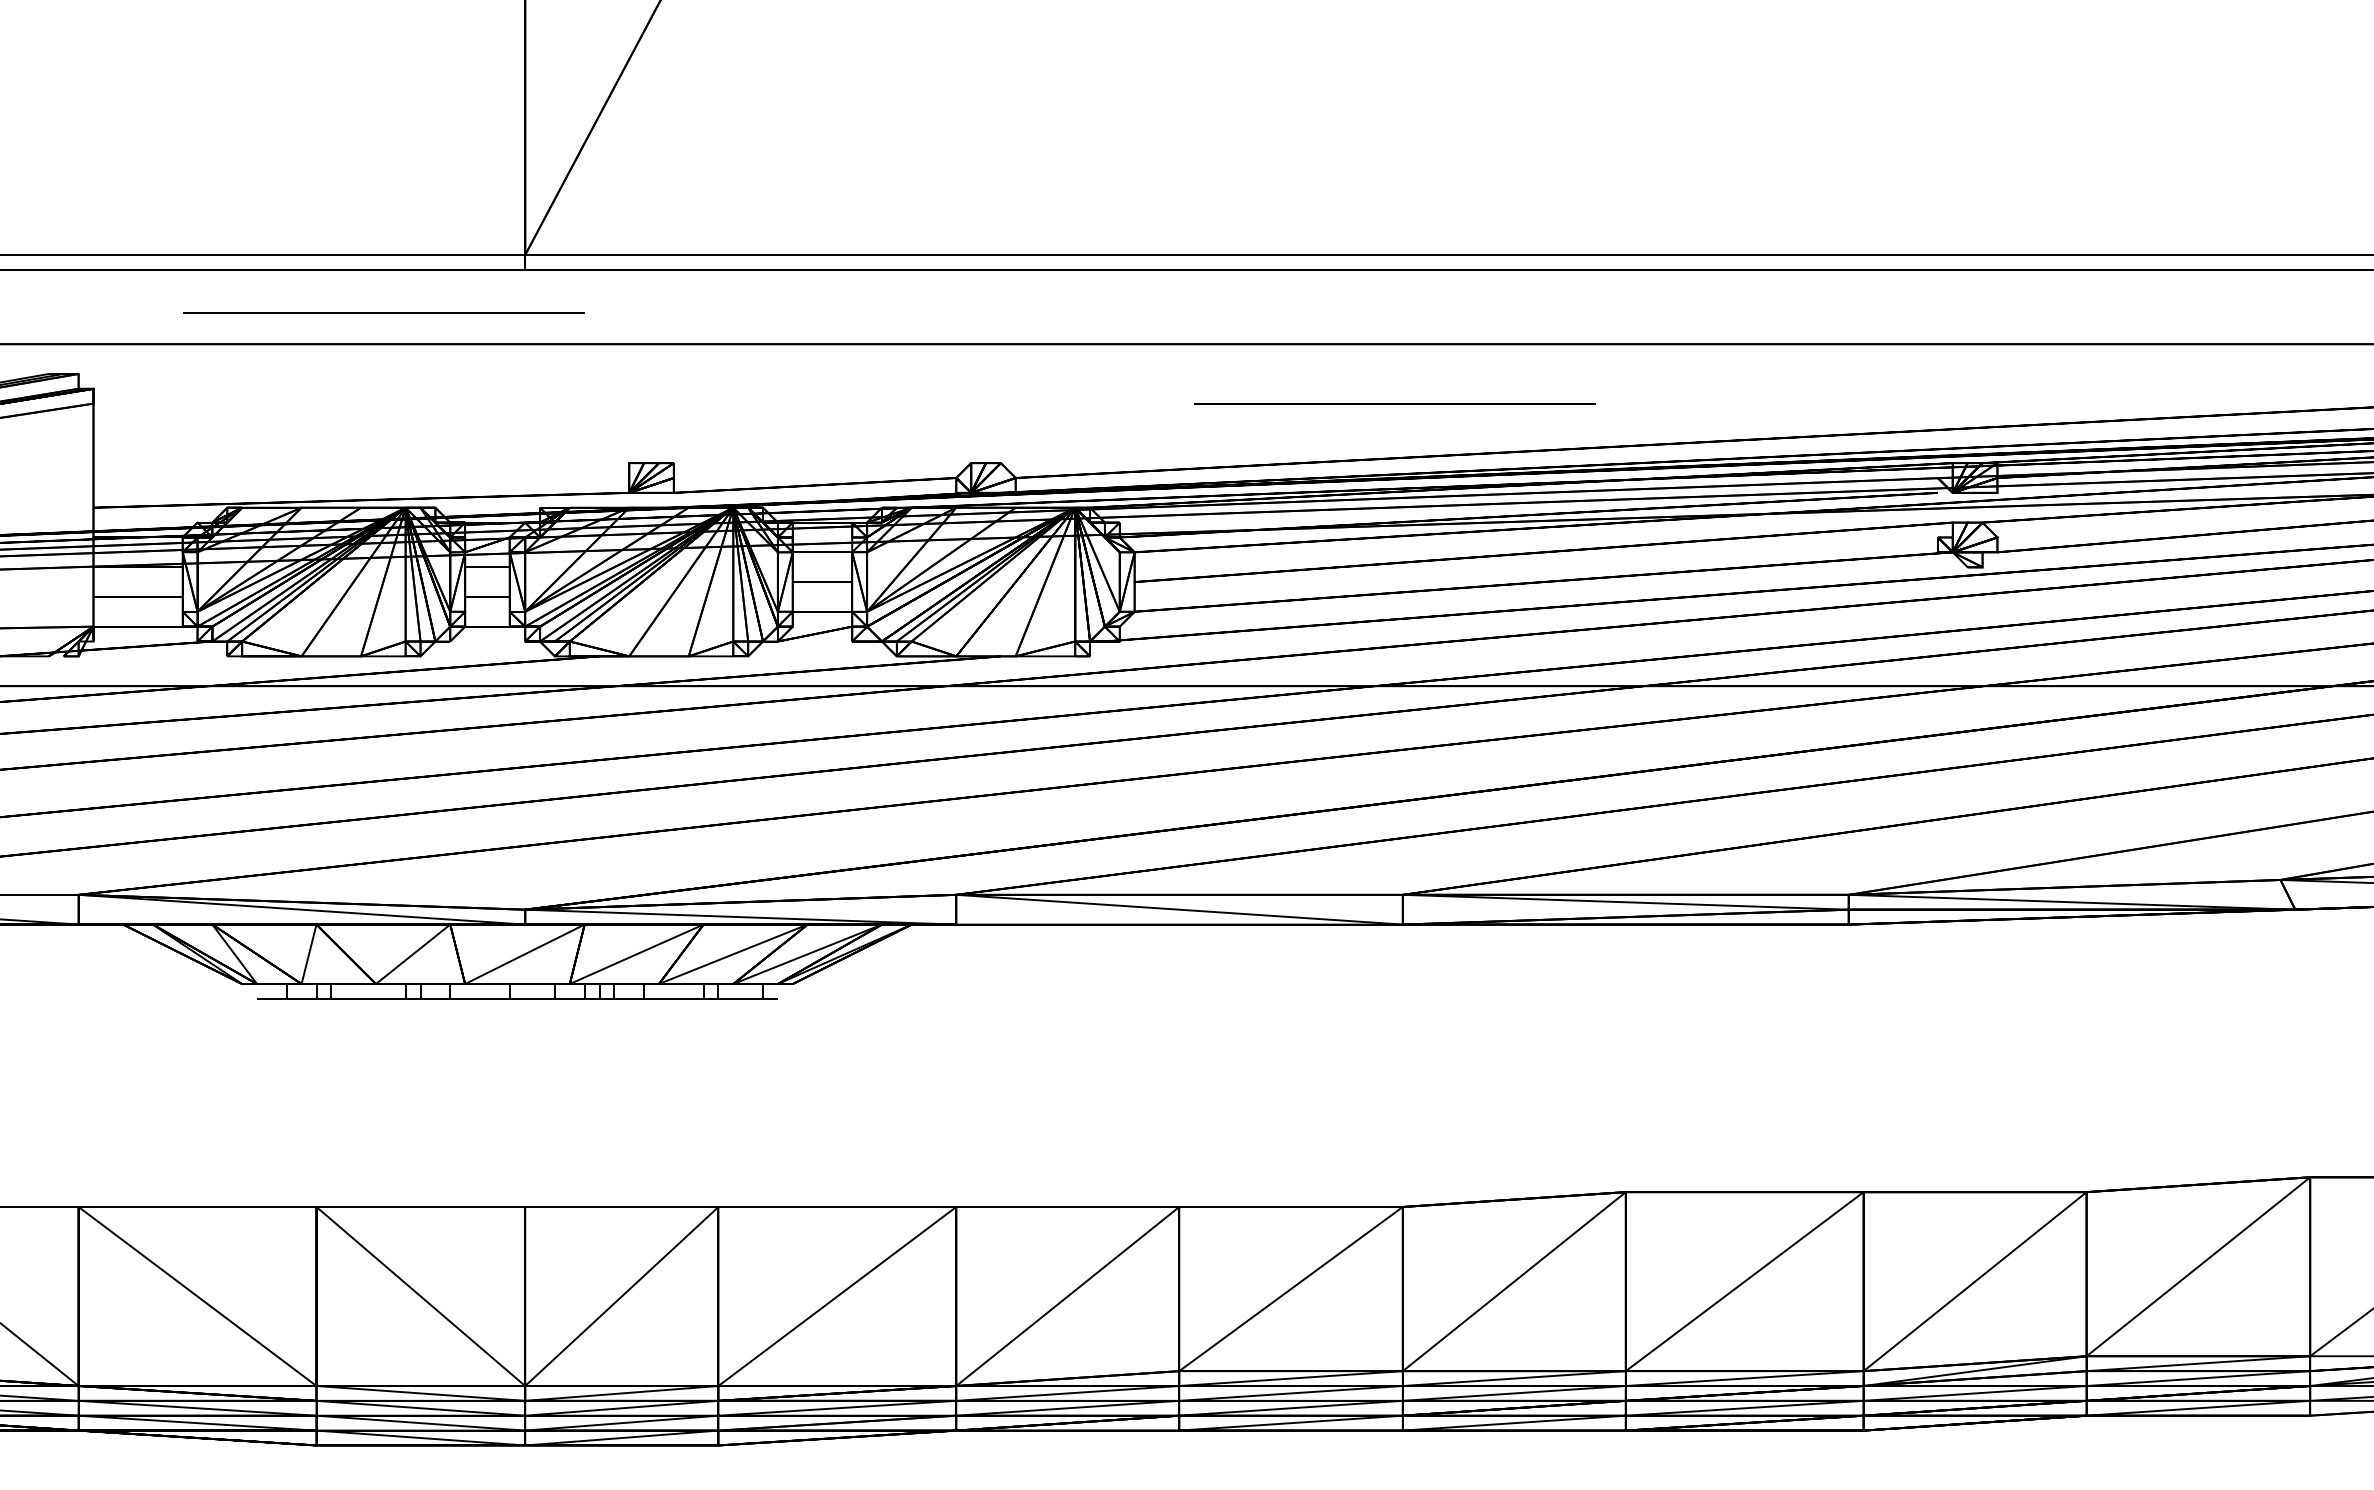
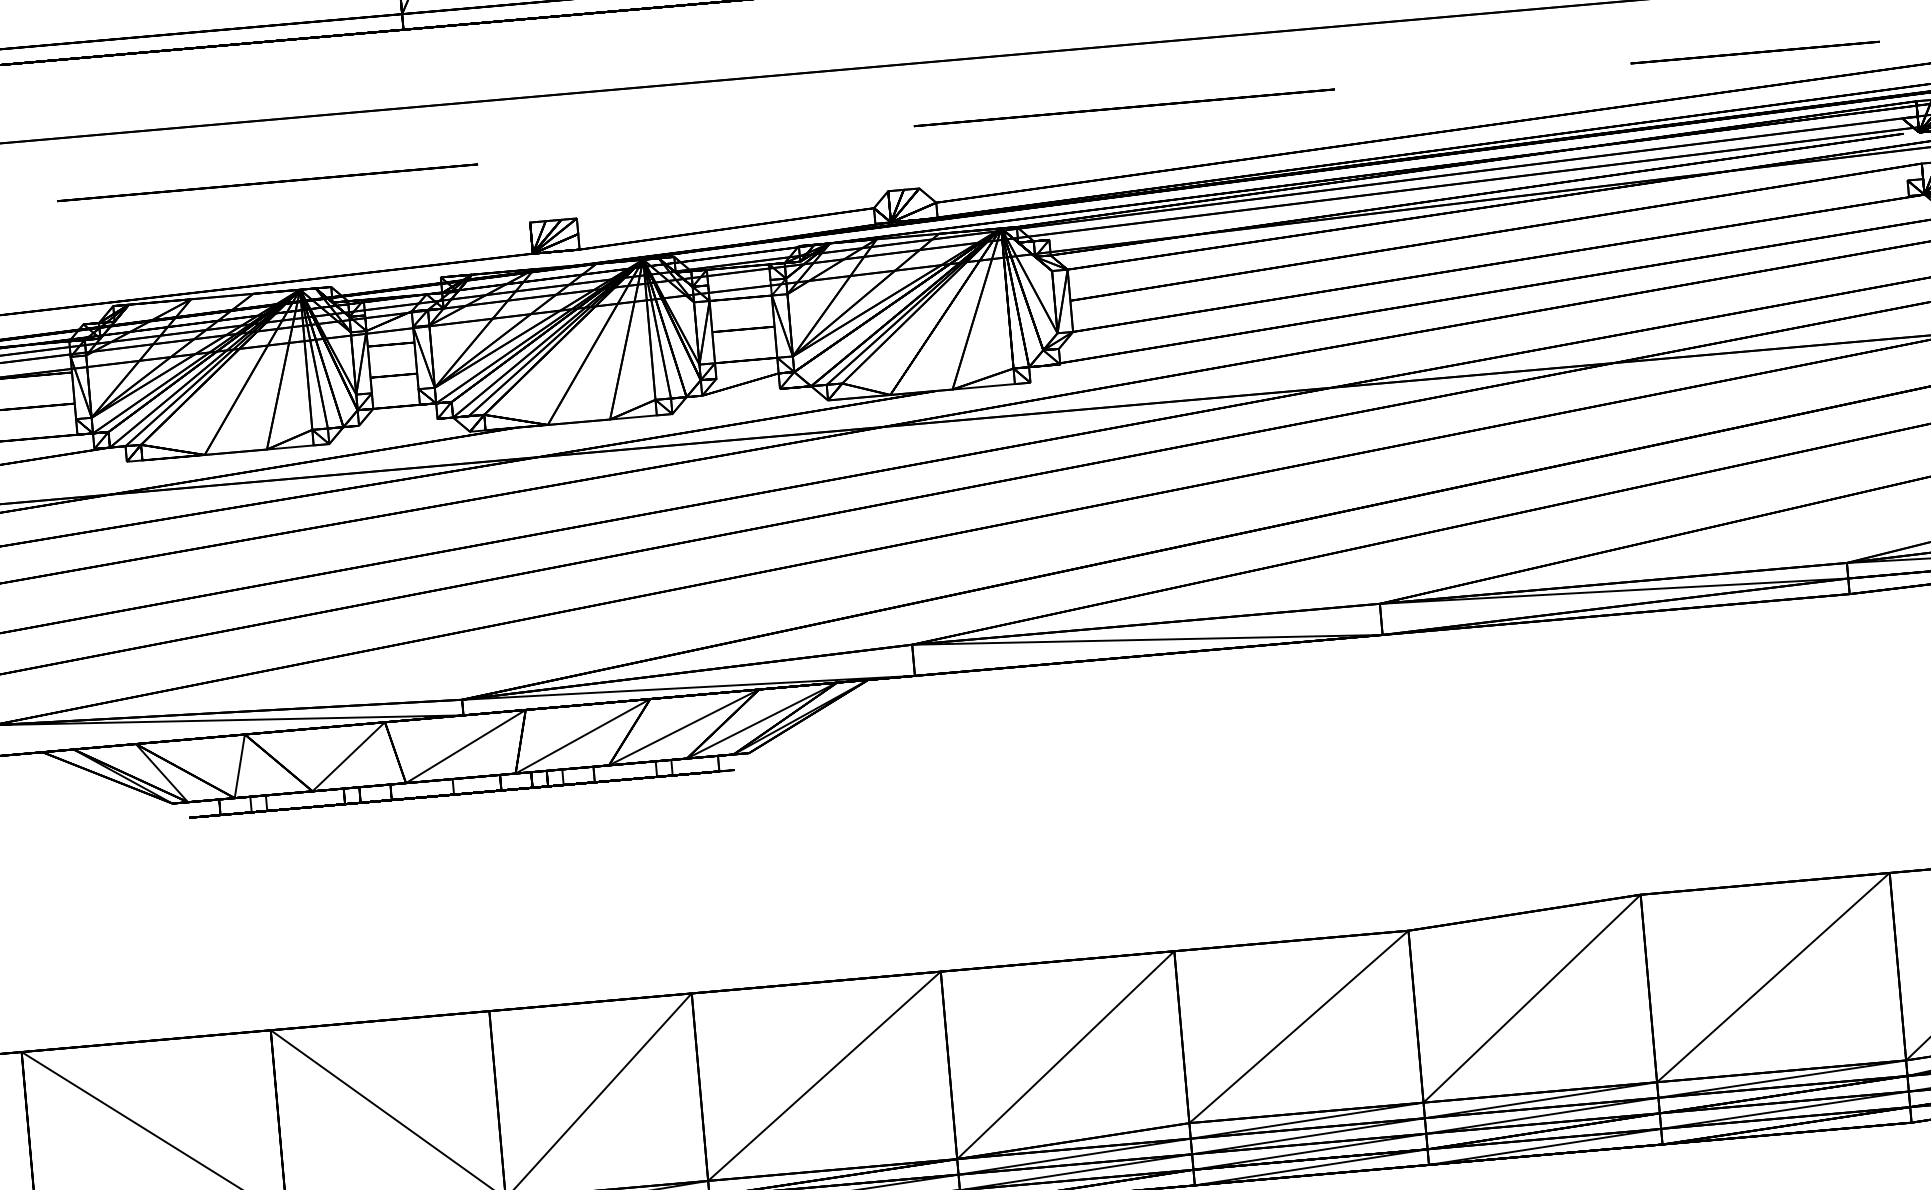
line: (383, 312) -> (267, 182), moved
line: (1394, 403) -> (1124, 107), moved
line: (1803, 403) -> (1754, 52), added

